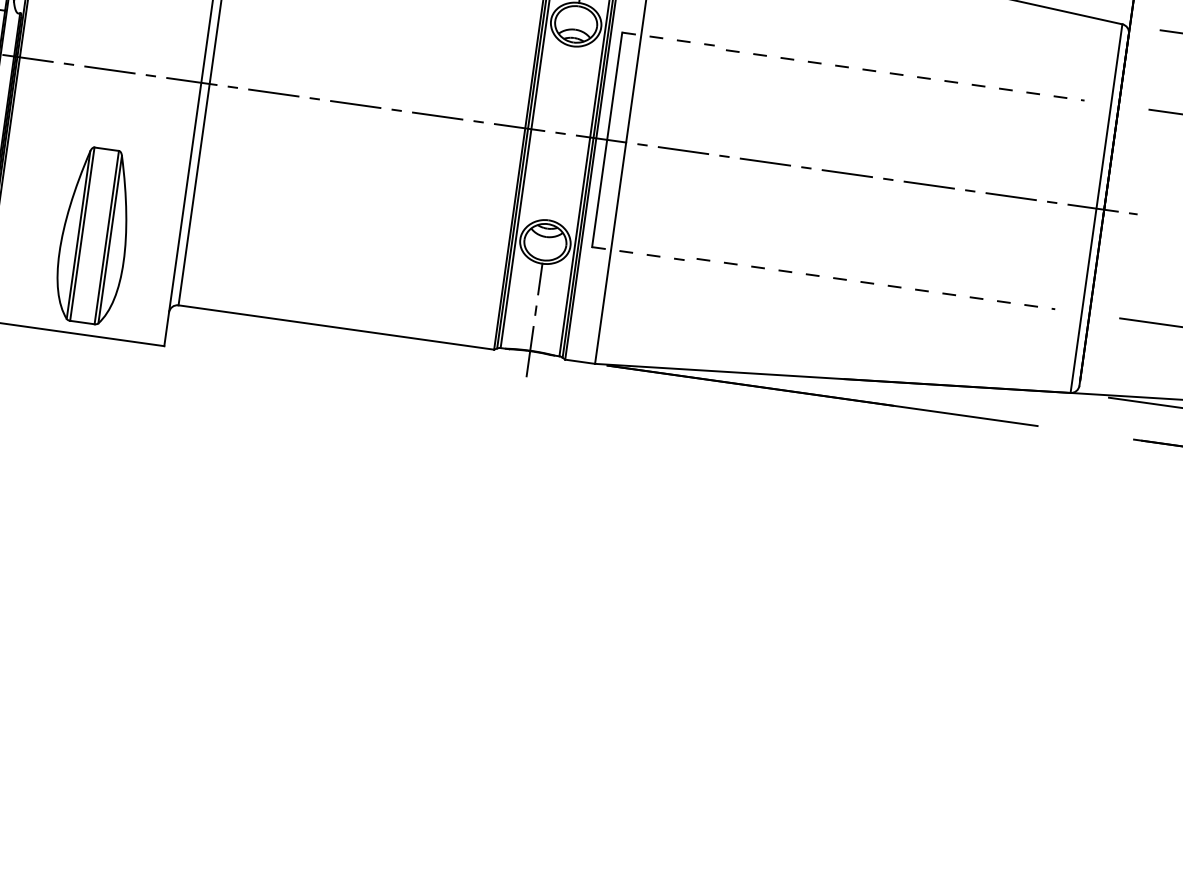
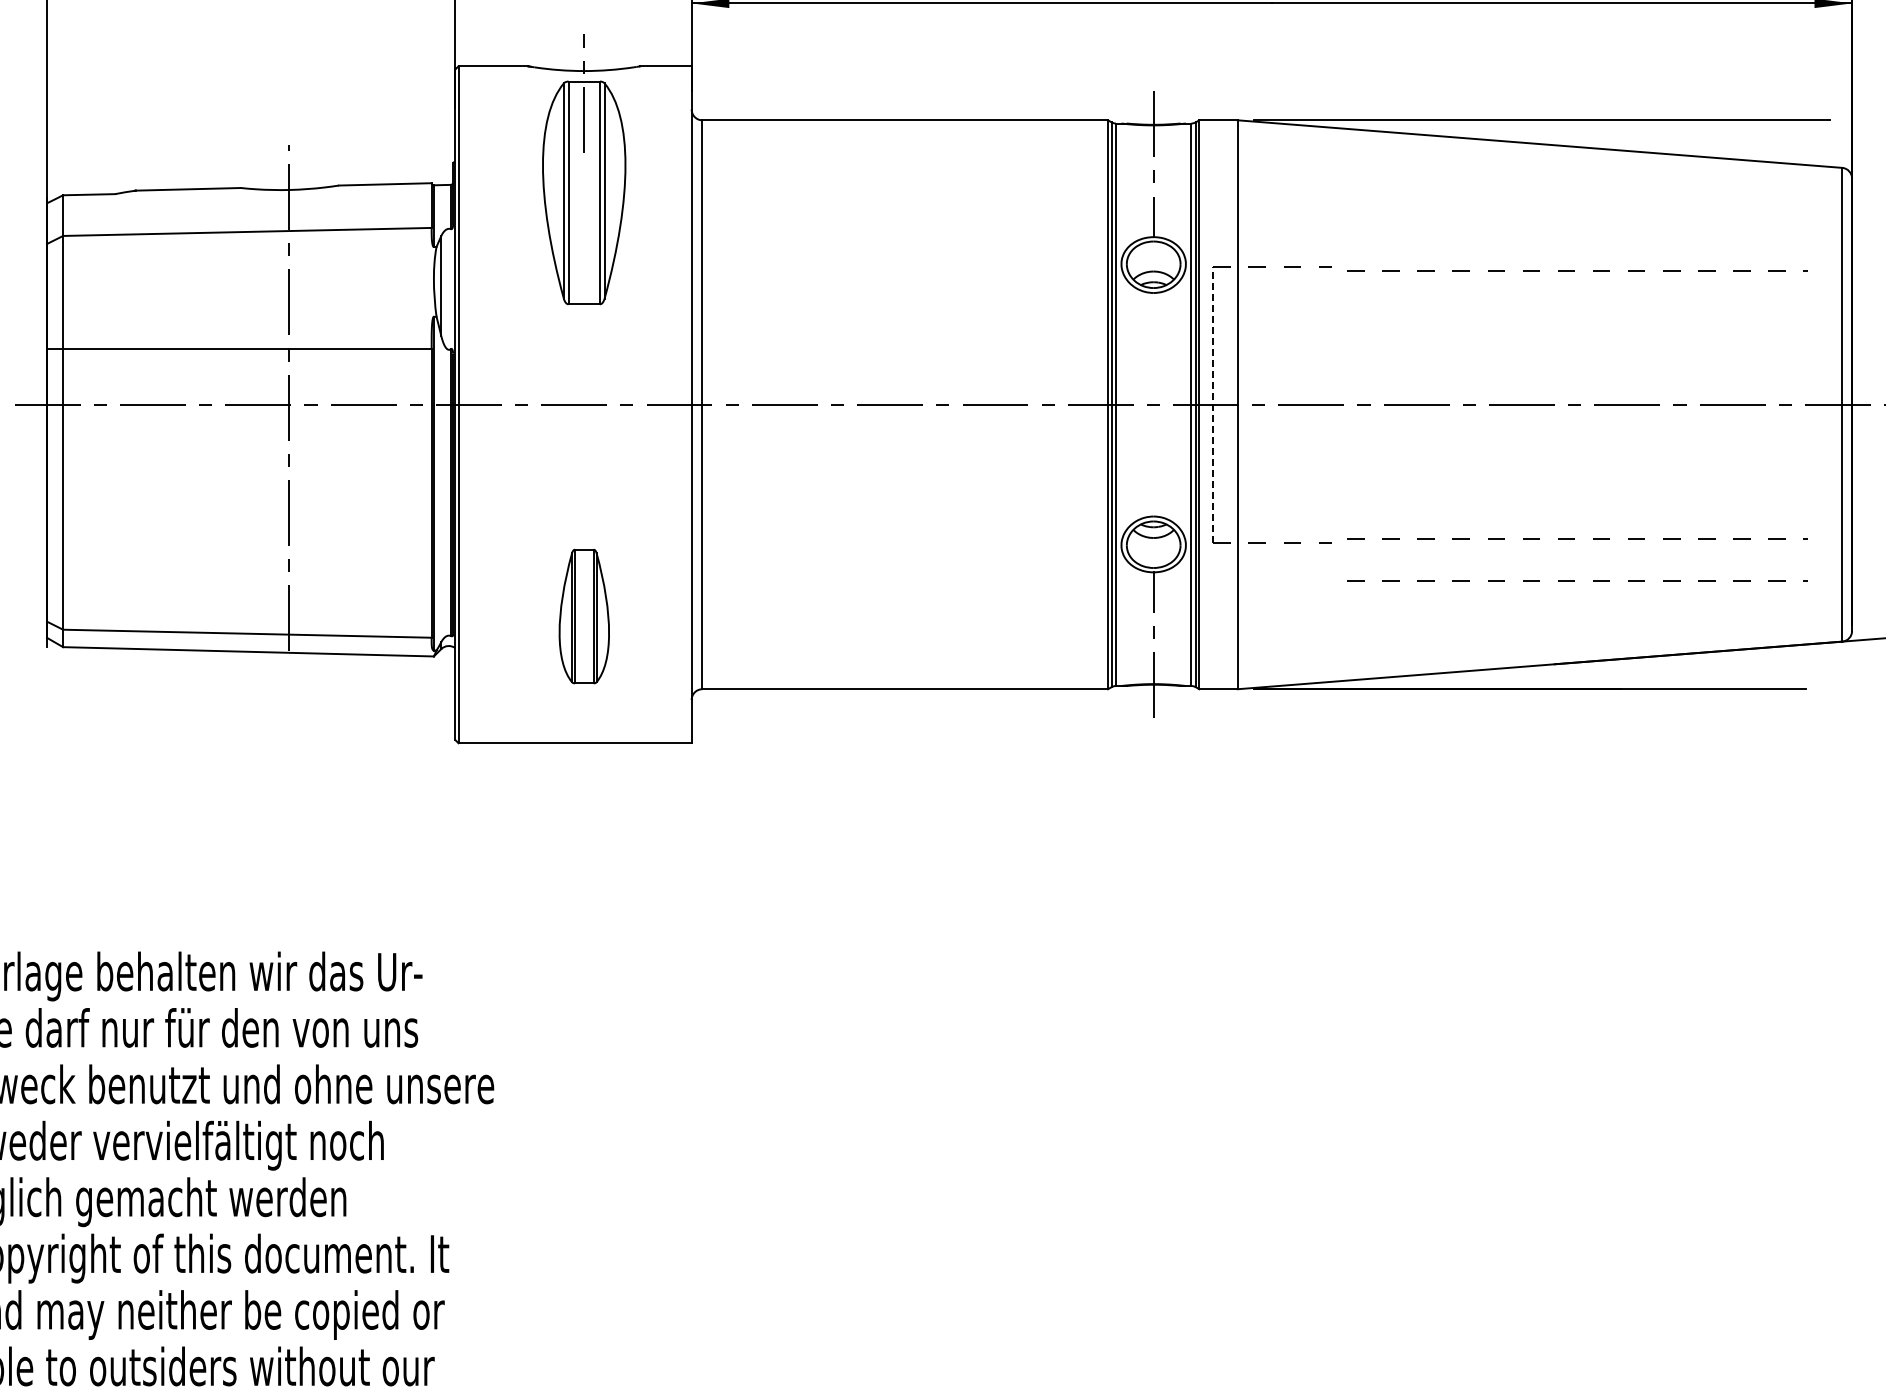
line: (607, 139) -> (1213, 404), solid -> dashed
part: (94, 235) -> (584, 616), size x0.6
line: (868, 316) -> (1574, 580), added

